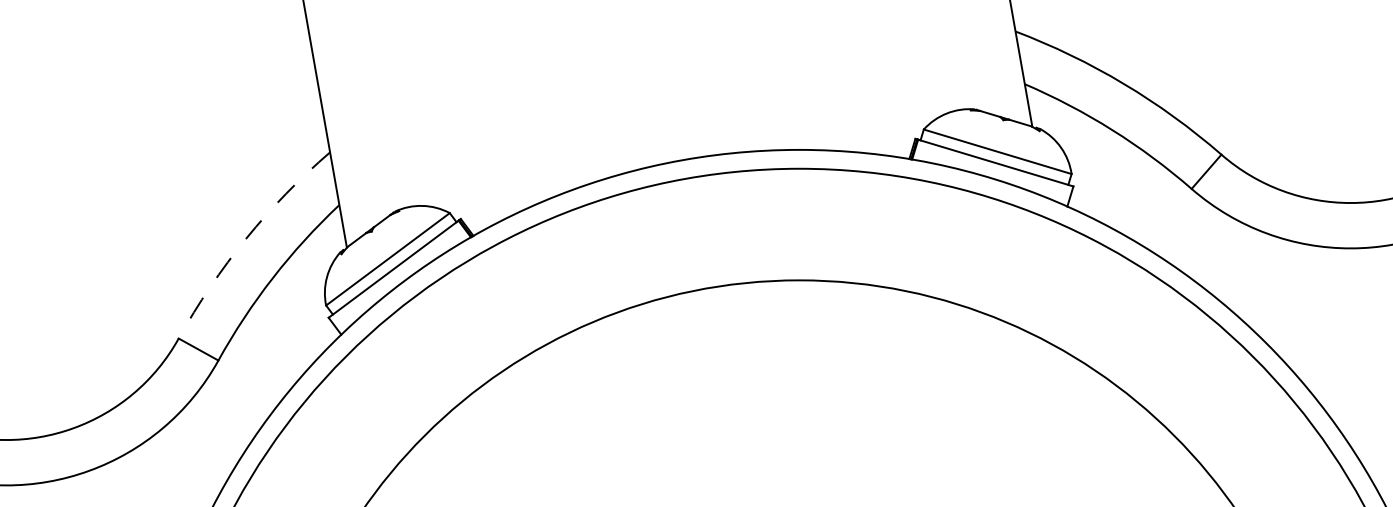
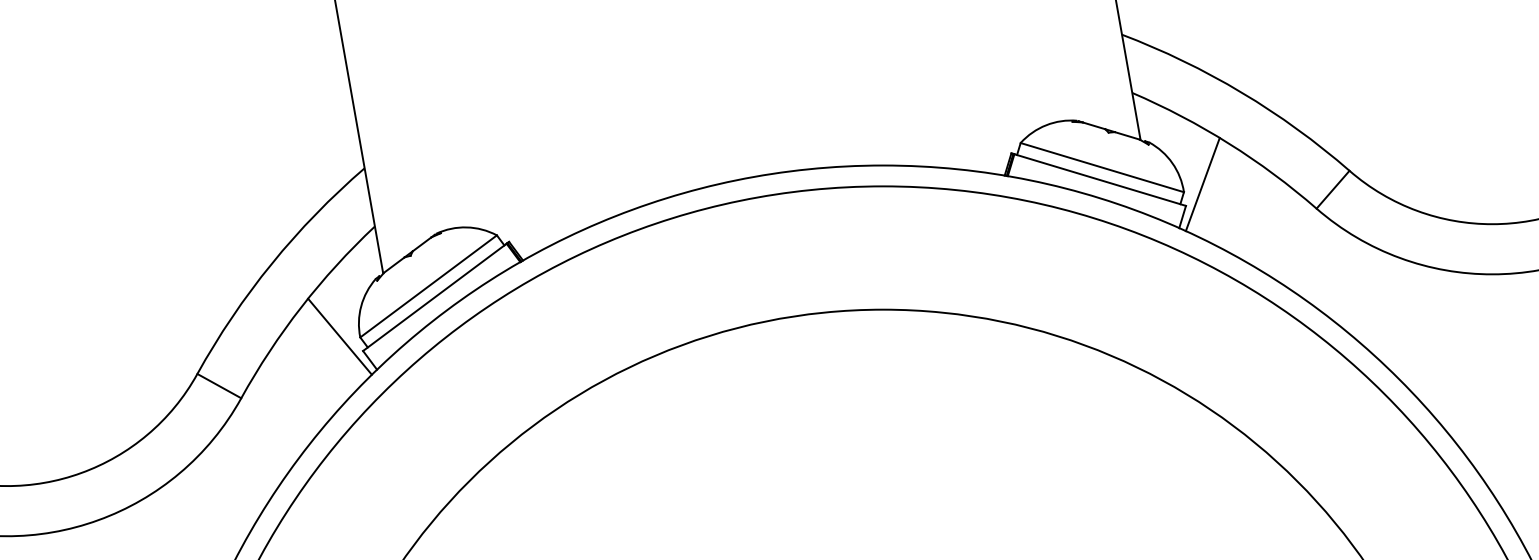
line: (1088, 166) -> (1202, 183), added
arc: (246, 238) -> (272, 263), dashed -> solid
line: (307, 304) -> (339, 336), added

